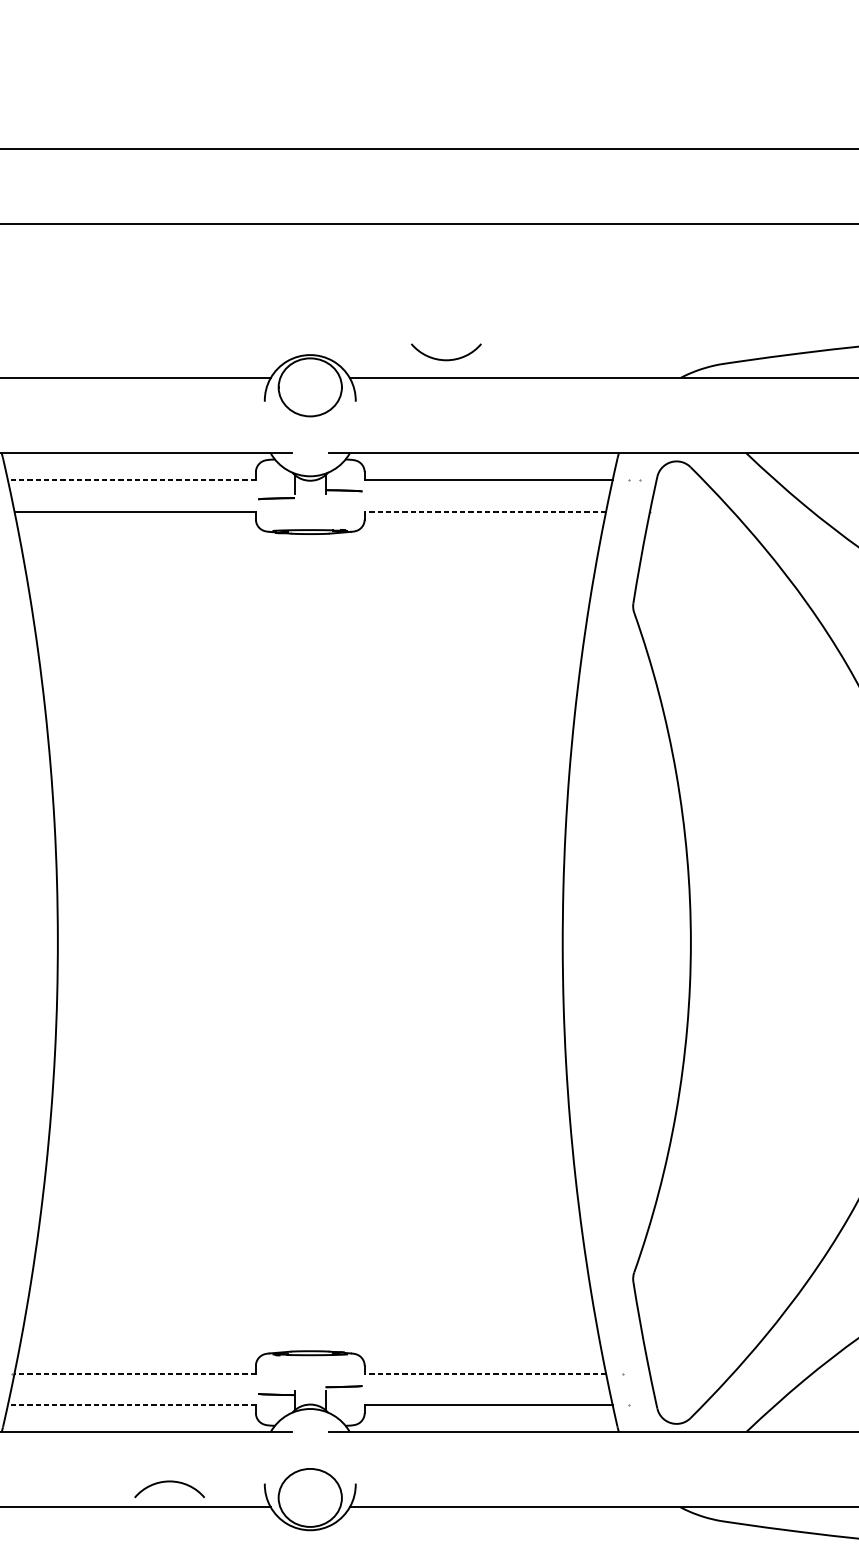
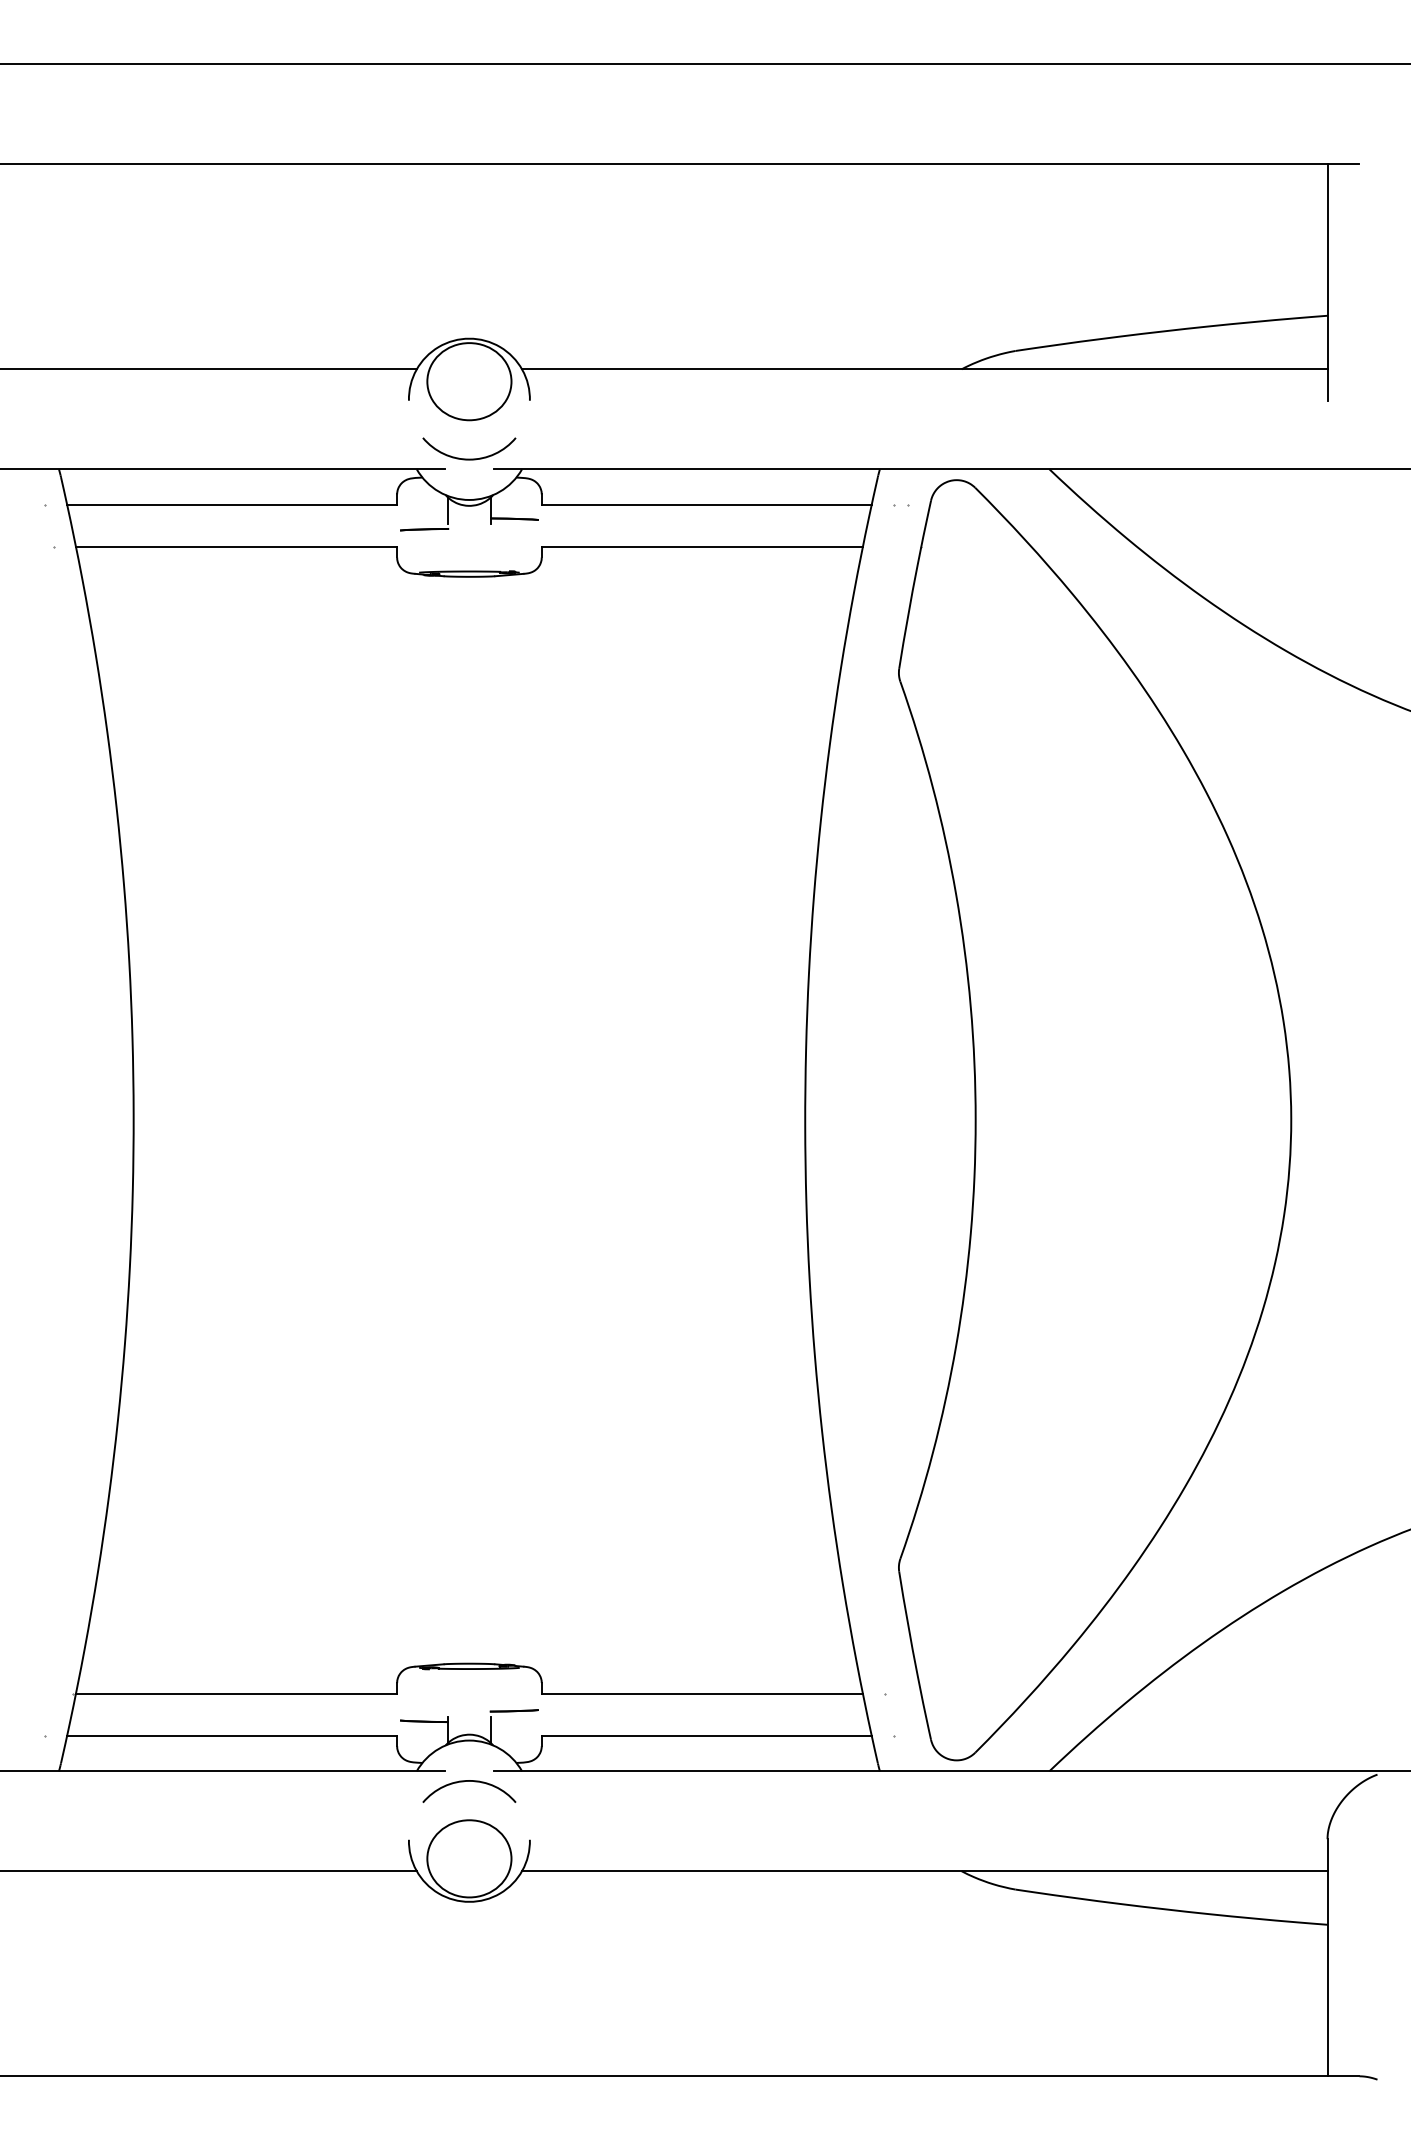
arc: (446, 359) -> (469, 458), moved
line: (132, 479) -> (232, 504), dashed -> solid
line: (485, 511) -> (702, 546), dashed -> solid
line: (135, 1373) -> (236, 1693), dashed -> solid
line: (485, 1373) -> (702, 1693), dashed -> solid
line: (132, 1405) -> (232, 1735), dashed -> solid
arc: (169, 1481) -> (469, 1781), moved

